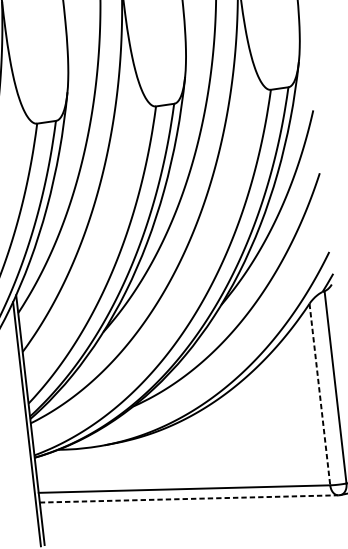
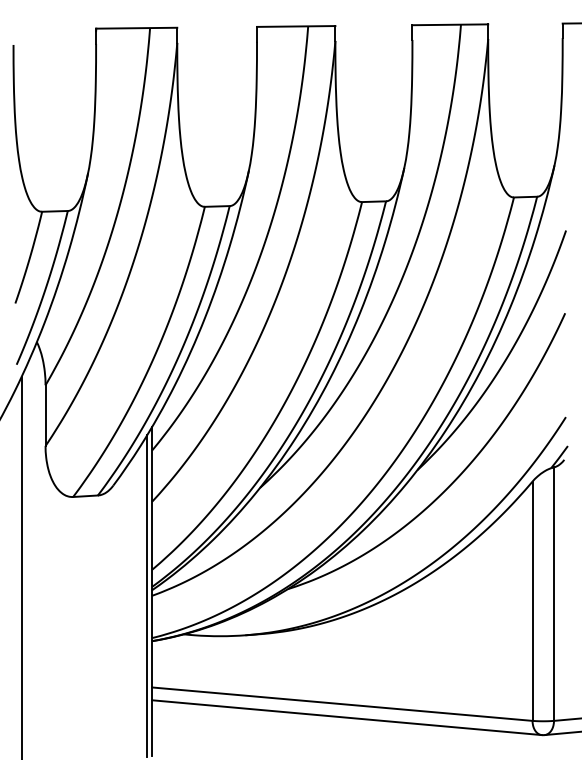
line: (319, 394) -> (532, 601), dashed -> solid
line: (188, 498) -> (346, 717), dashed -> solid

